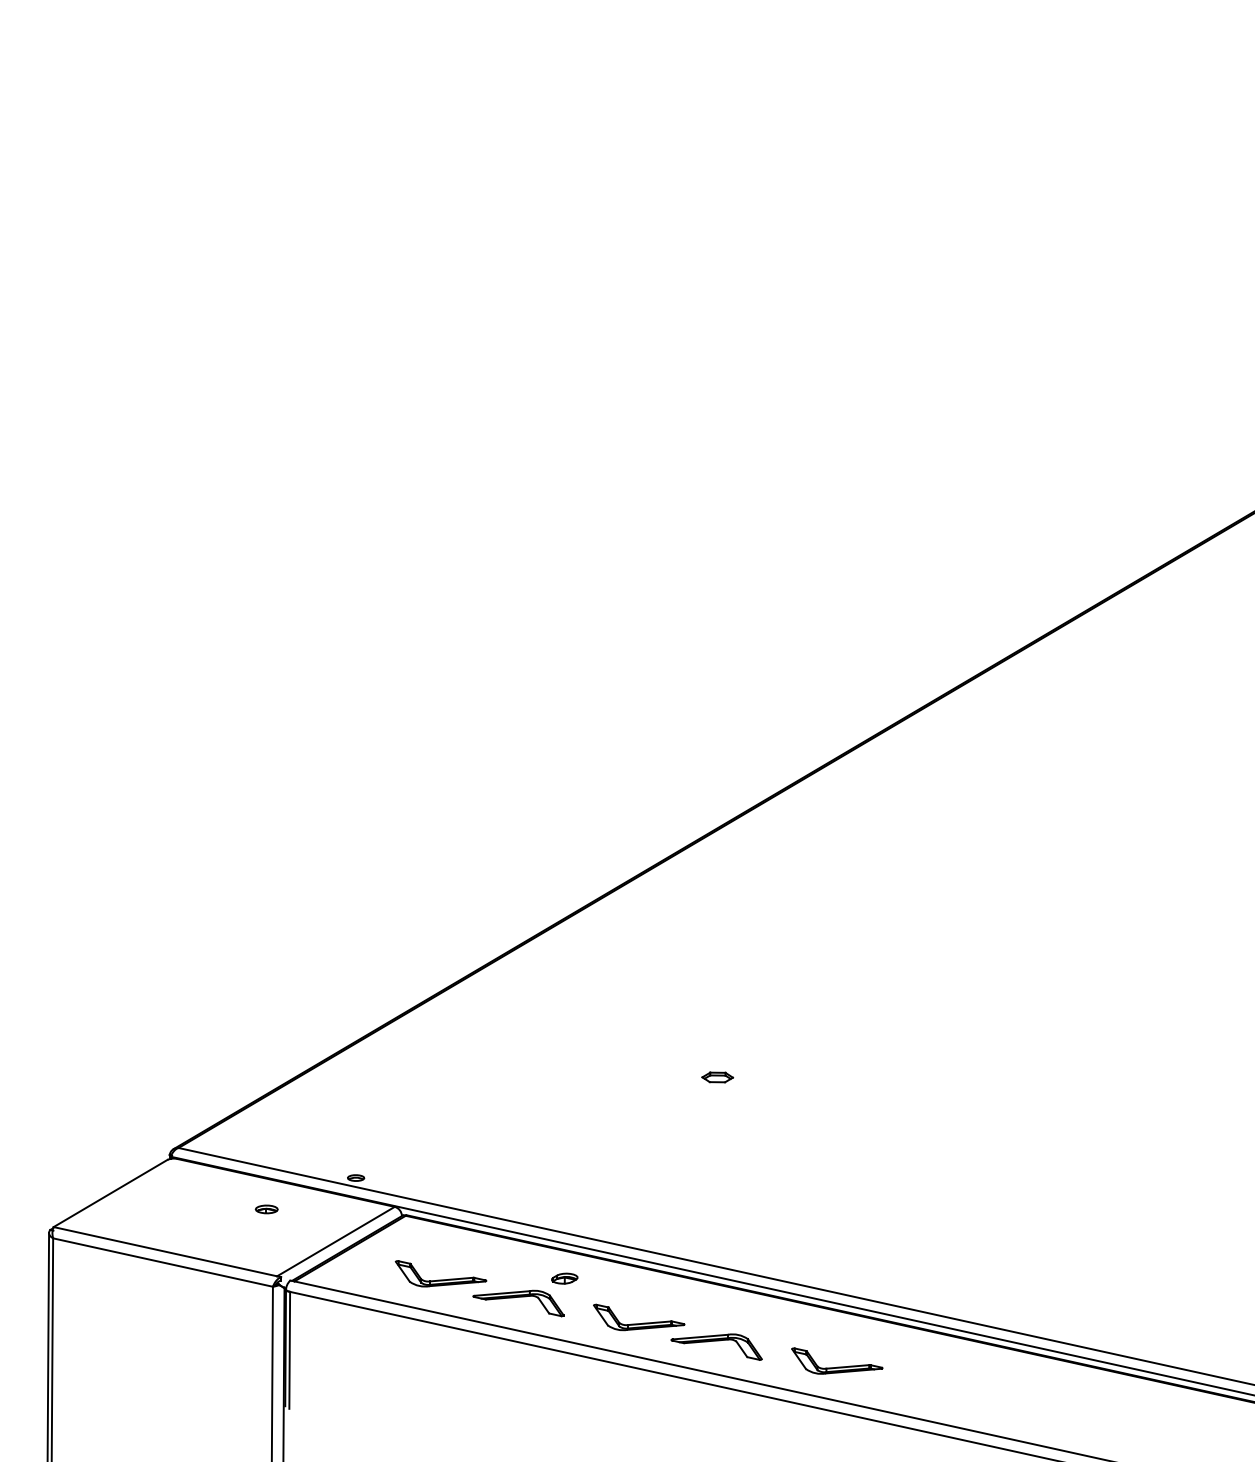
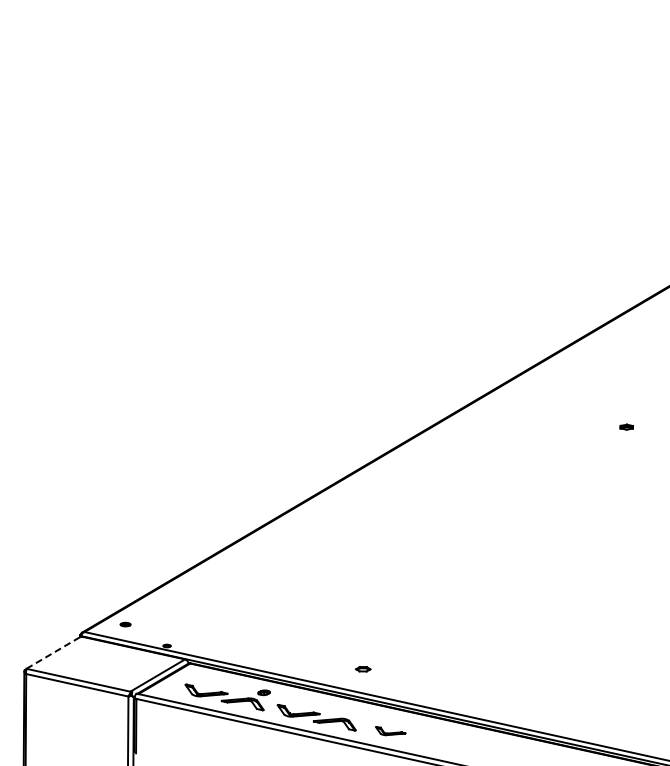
part: (718, 1078) -> (363, 669), moved
line: (109, 1194) -> (52, 653), solid -> dashed
part: (266, 1209) -> (125, 624), moved
part: (836, 1359) -> (390, 730), size x0.7

